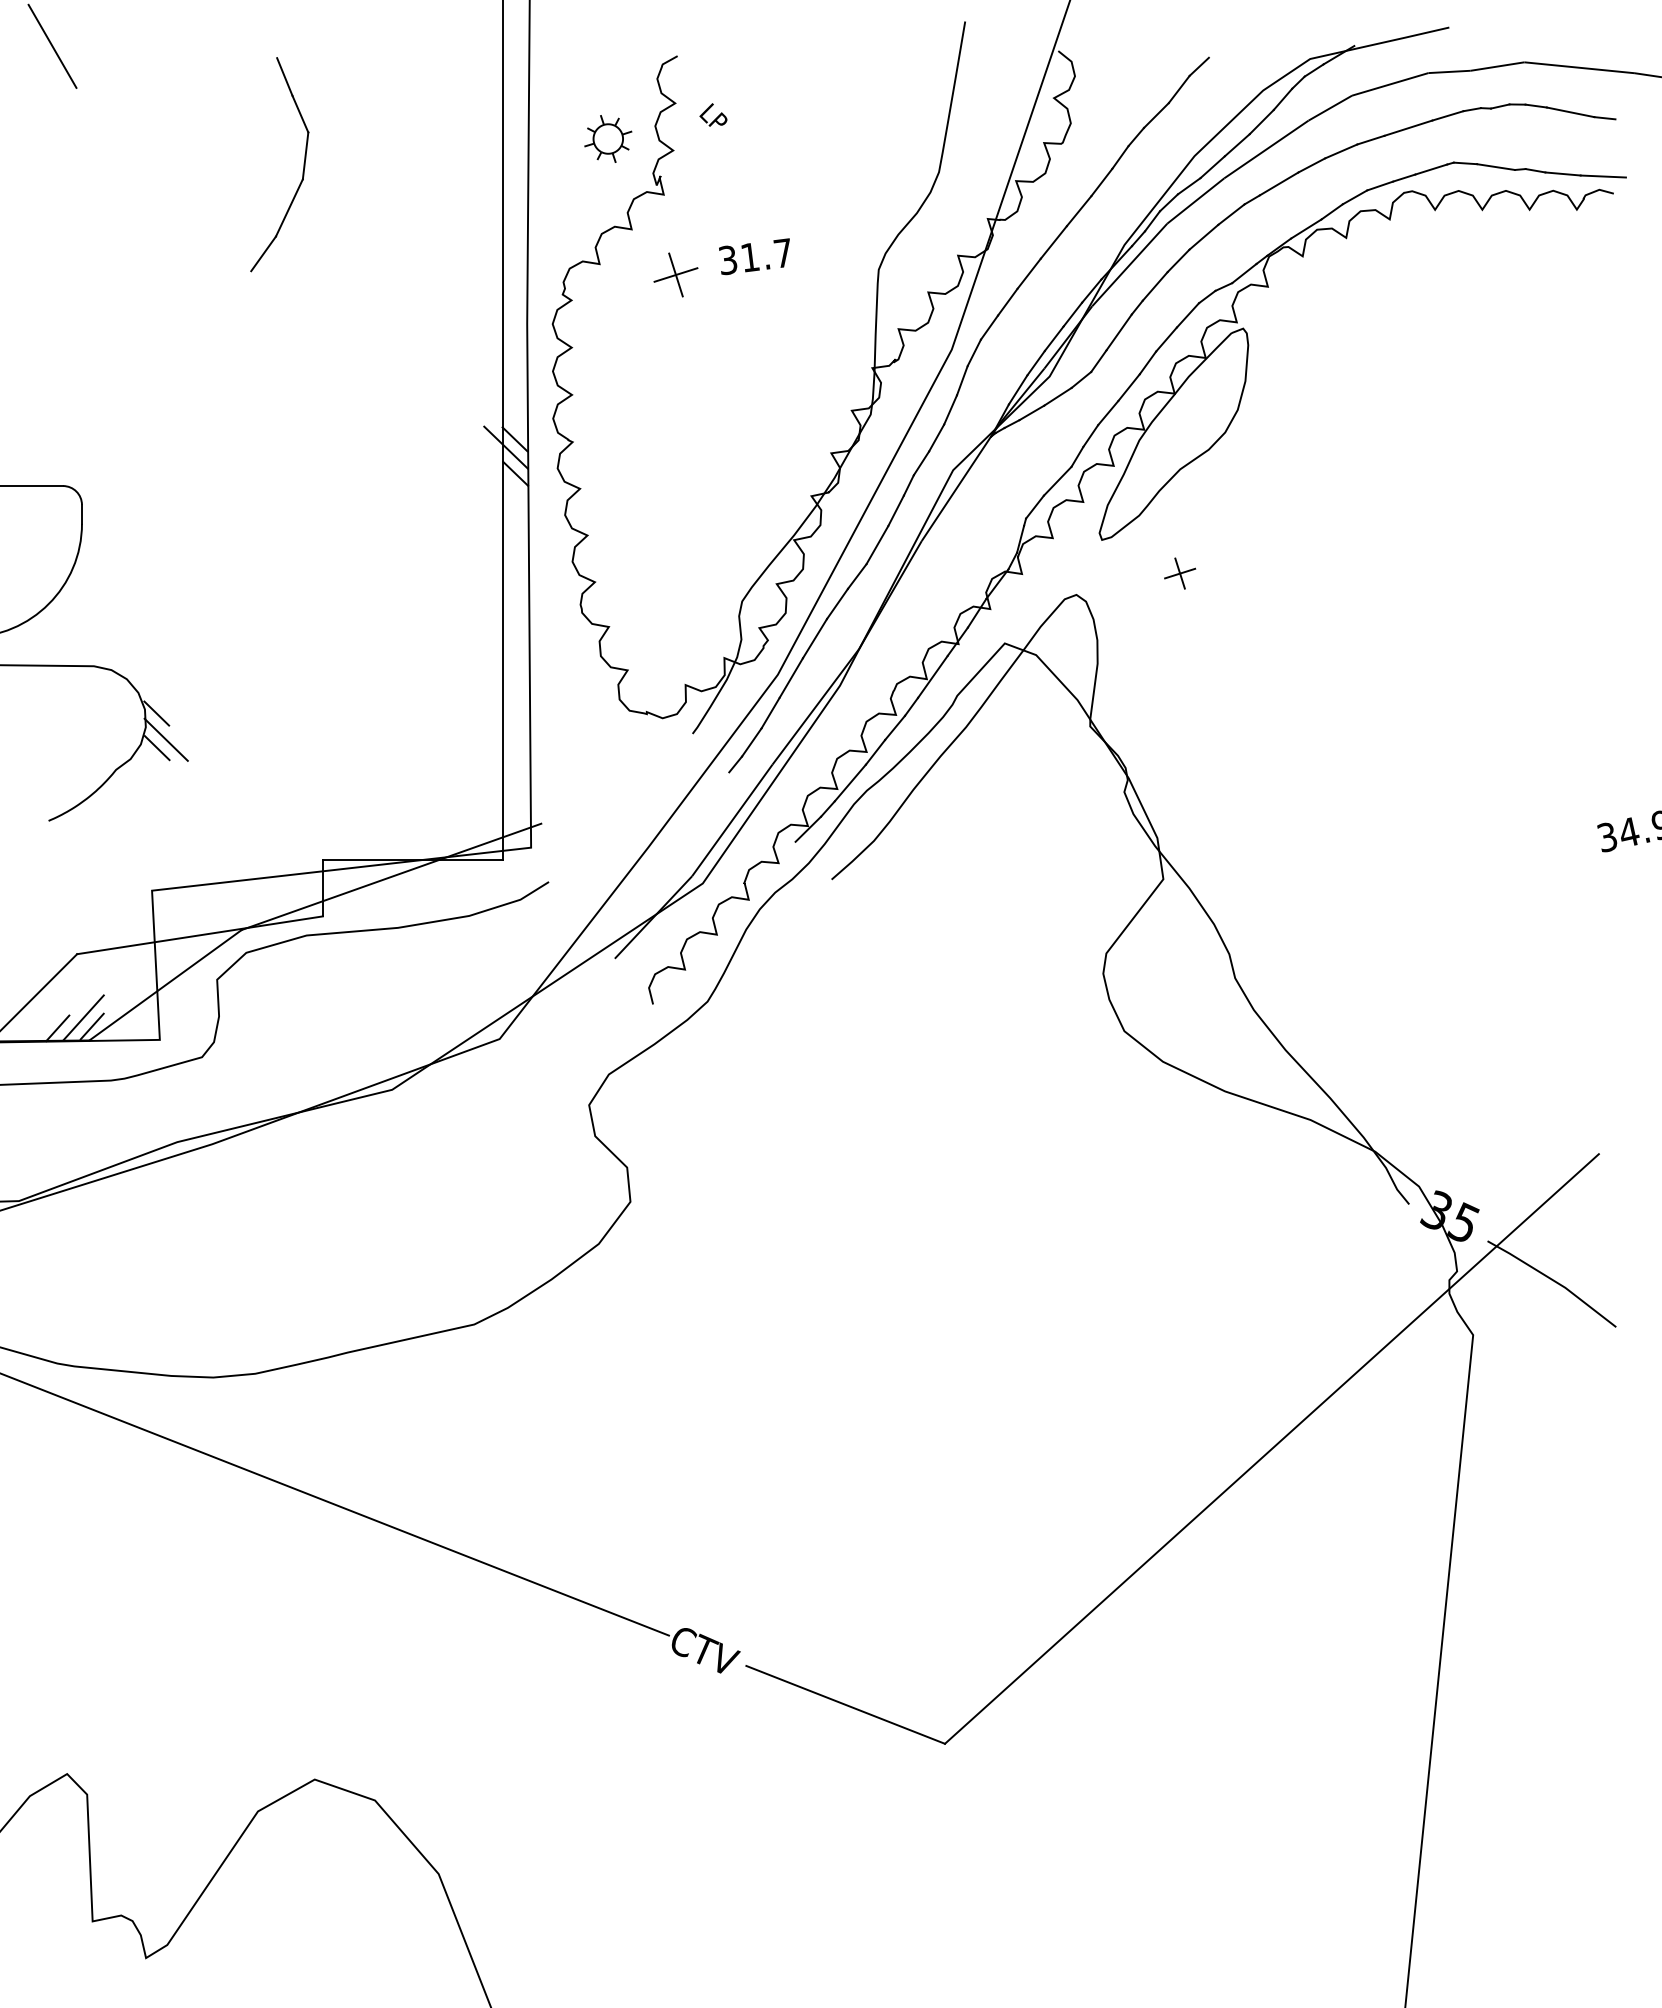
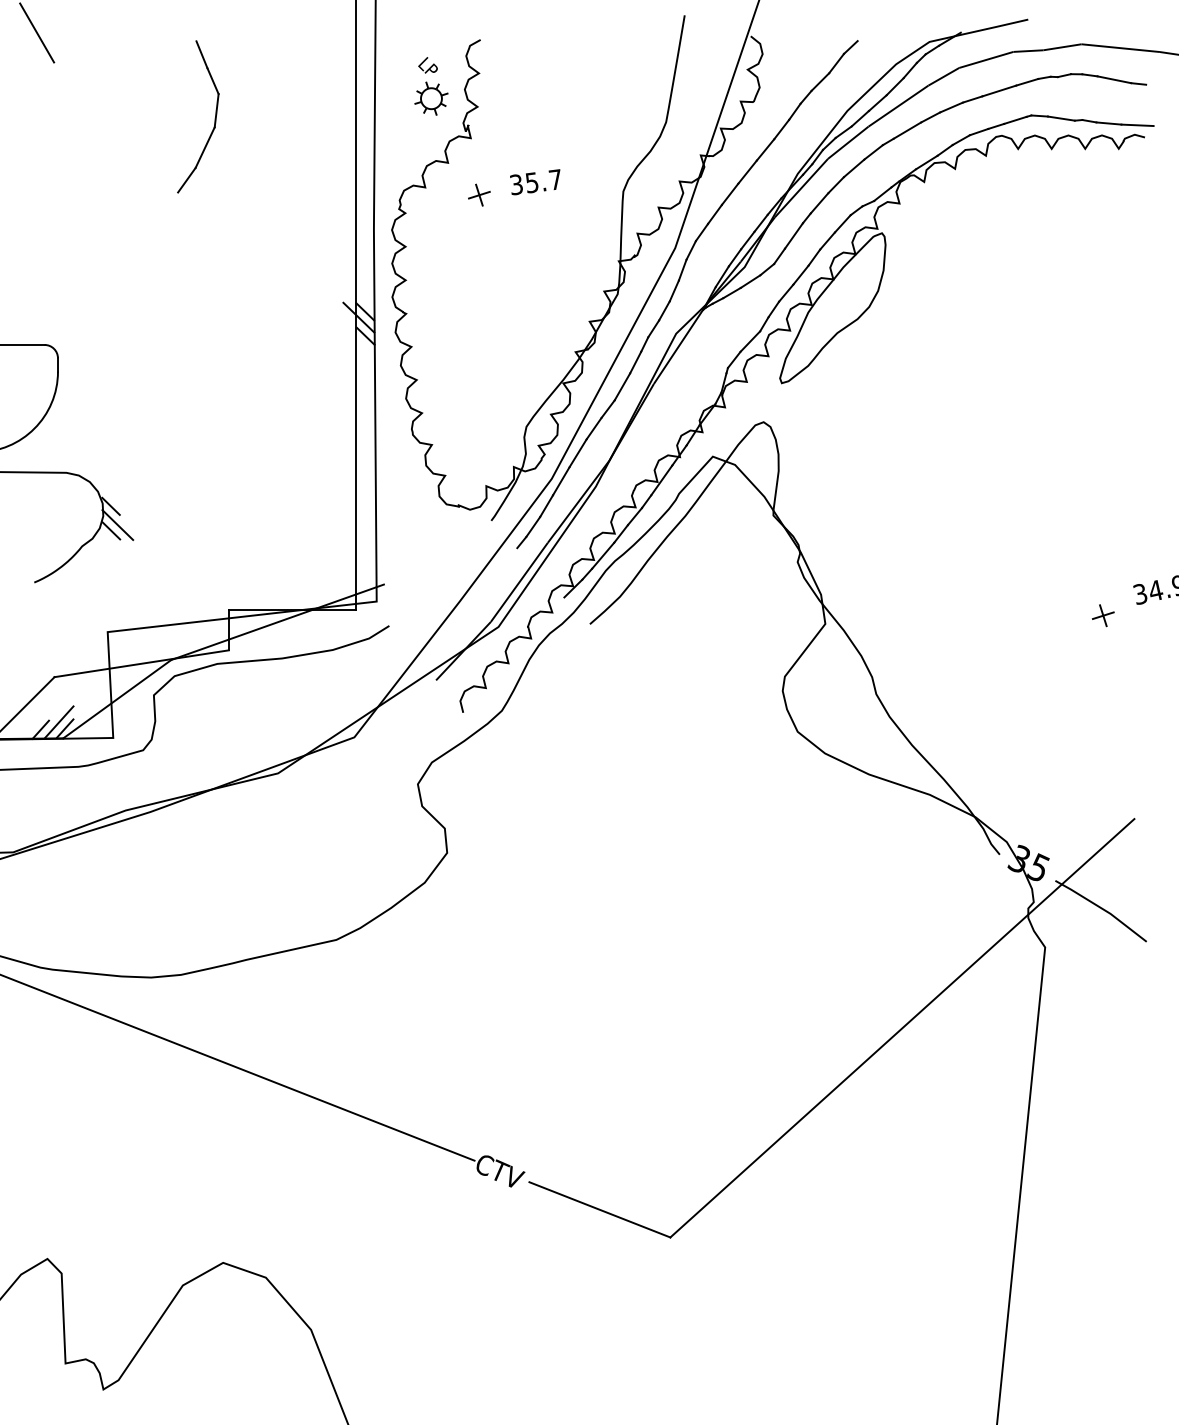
text: (713, 114) -> (428, 64), moved
text: (750, 257) -> (532, 182), 31.7 -> 35.7
part: (675, 274) -> (479, 194), size x0.71
part: (1180, 573) -> (1103, 615), moved

